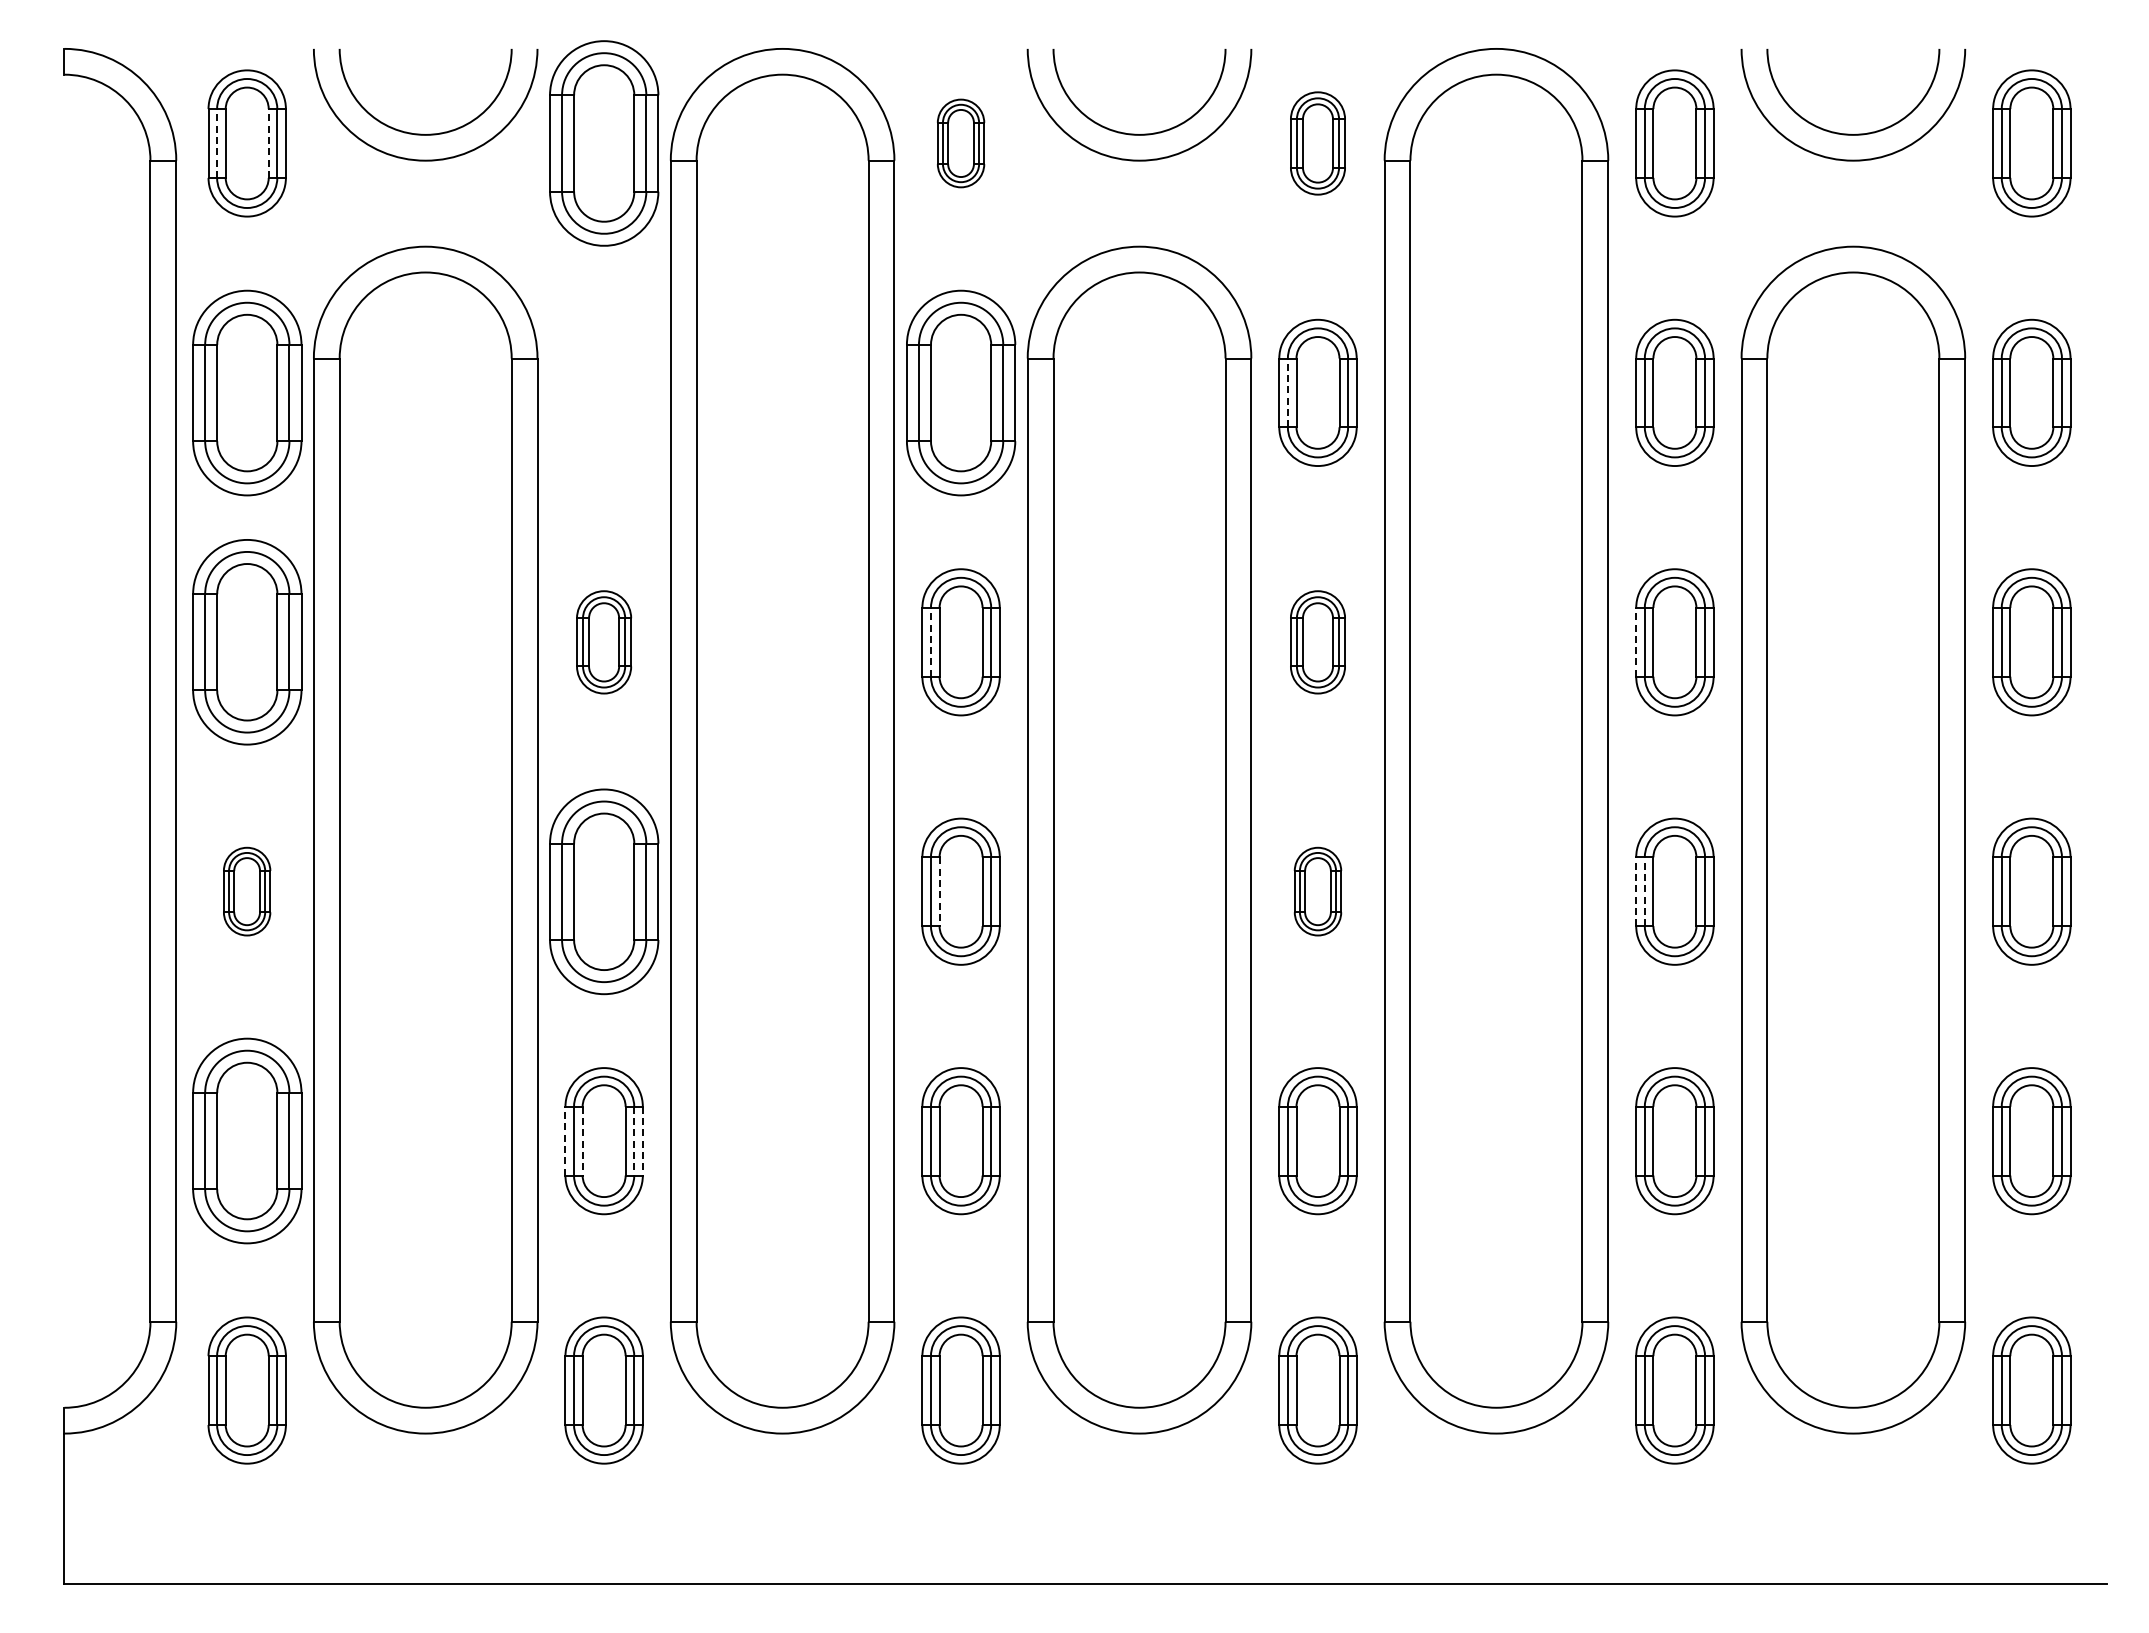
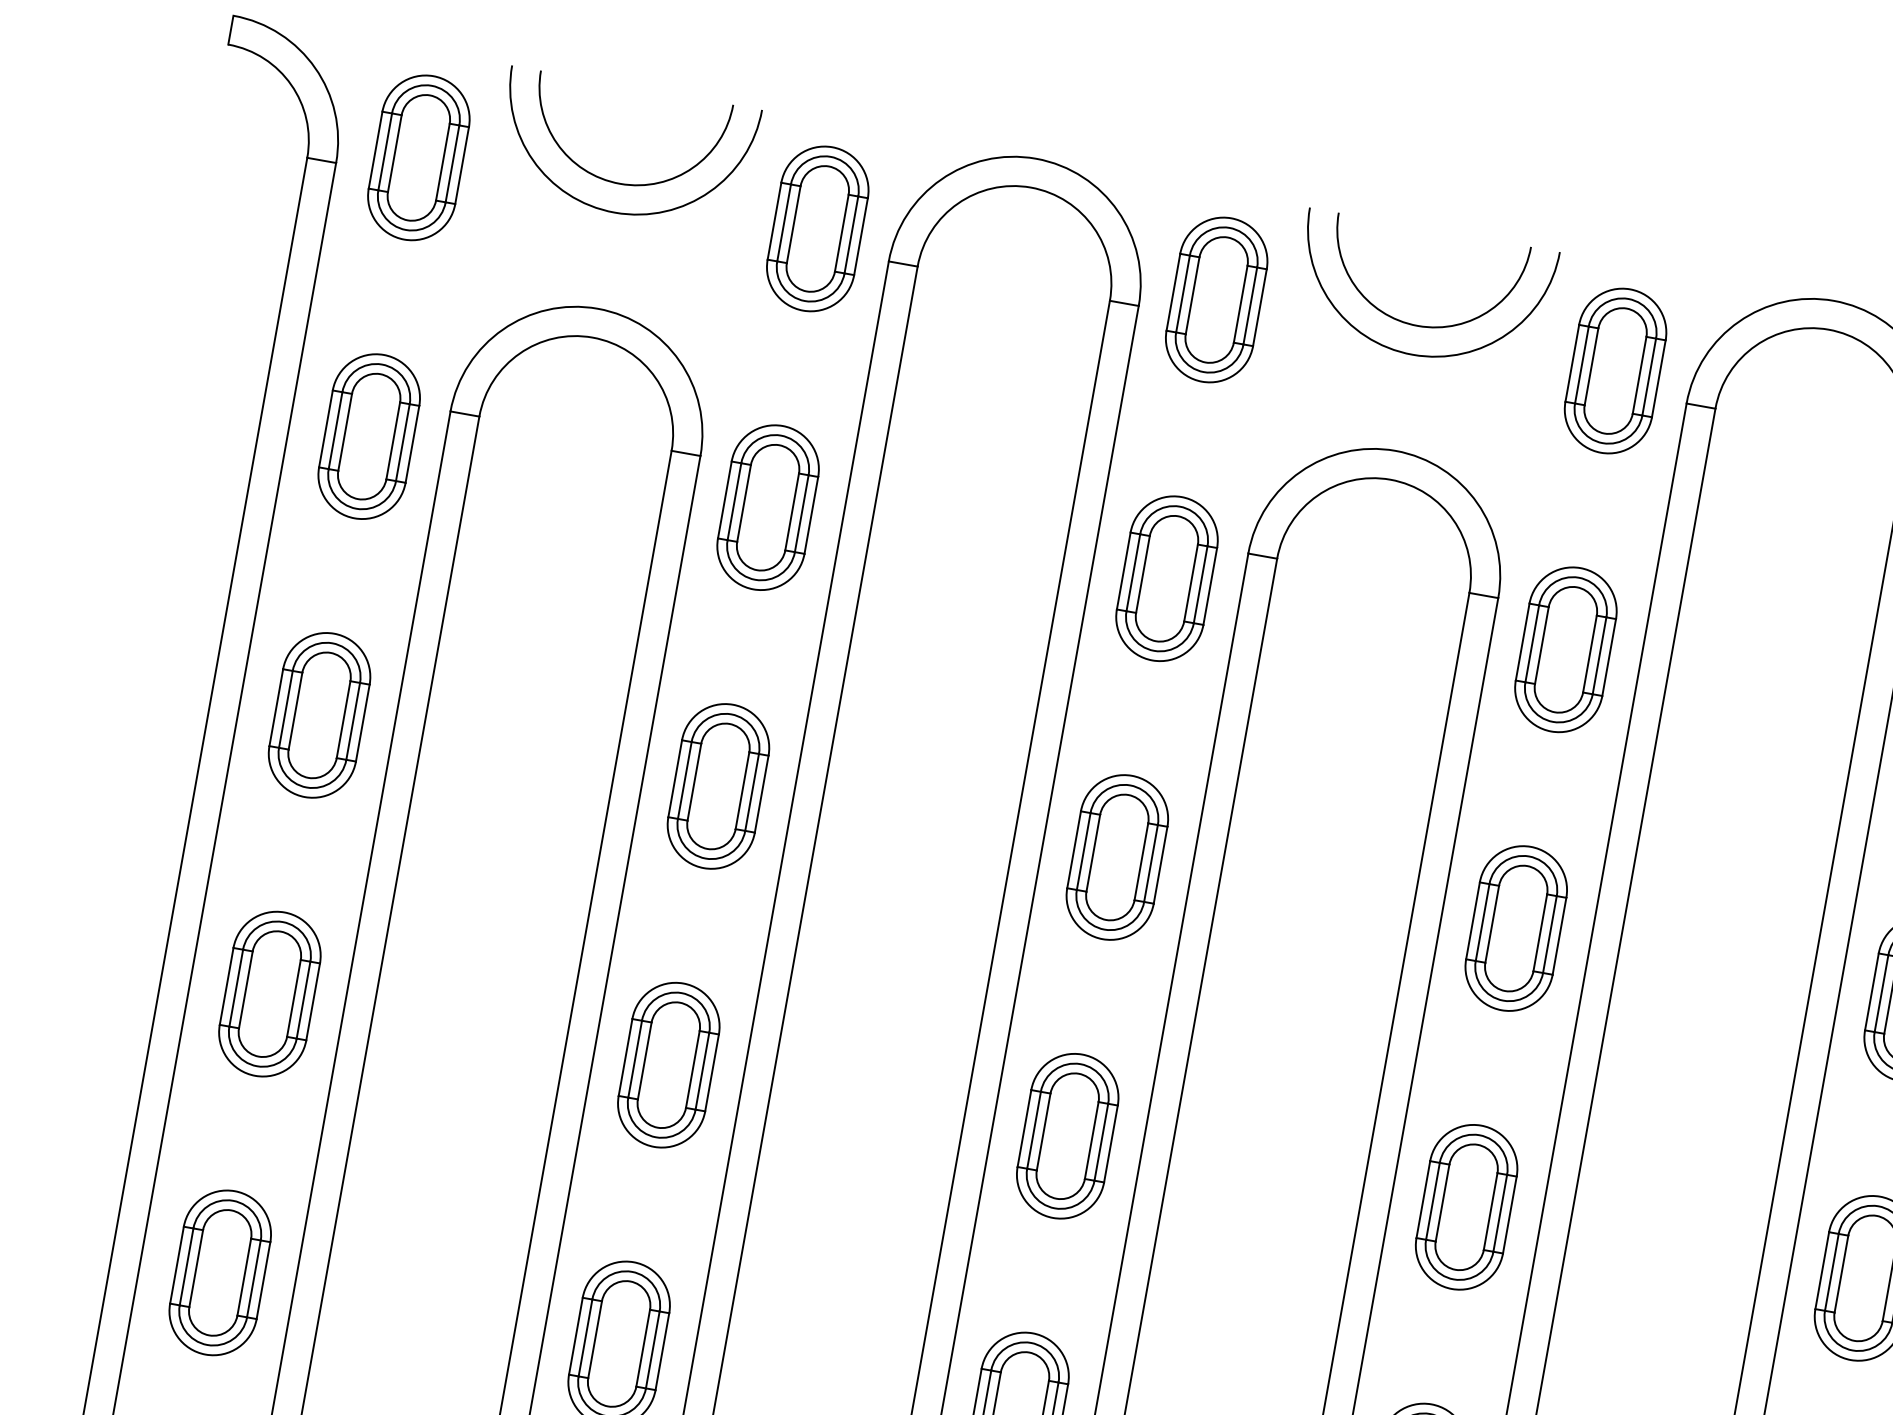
line: (217, 143) -> (385, 151), dashed -> solid
line: (268, 143) -> (442, 162), dashed -> solid
part: (603, 143) -> (817, 228), size x0.71
part: (960, 143) -> (1216, 299), size x1.67
part: (1317, 143) -> (1615, 370), size x1.43
part: (246, 392) -> (368, 436), size x0.71
part: (603, 392) -> (767, 507), added
part: (960, 392) -> (1166, 578), size x0.71
line: (1287, 392) -> (1531, 643), dashed -> solid
line: (930, 641) -> (1083, 850), dashed -> solid
line: (1636, 641) -> (1872, 991), dashed -> solid
part: (246, 642) -> (318, 715), size x0.71
part: (603, 642) -> (717, 786), size x1.43
part: (1317, 642) -> (1515, 928), size x1.43
part: (246, 891) -> (269, 993), size x1.67
part: (603, 891) -> (668, 1064), size x0.71
part: (1317, 891) -> (1466, 1206), size x1.67
line: (1636, 891) -> (1822, 1270), dashed -> solid
line: (1644, 891) -> (1831, 1272), dashed -> solid
line: (939, 892) -> (1043, 1132), dashed -> solid
line: (565, 1140) -> (576, 1335), dashed -> solid
part: (246, 1141) -> (219, 1273), size x0.71
line: (582, 1141) -> (594, 1340), dashed -> solid
line: (634, 1141) -> (653, 1350), dashed -> solid
line: (642, 1141) -> (661, 1351), dashed -> solid

